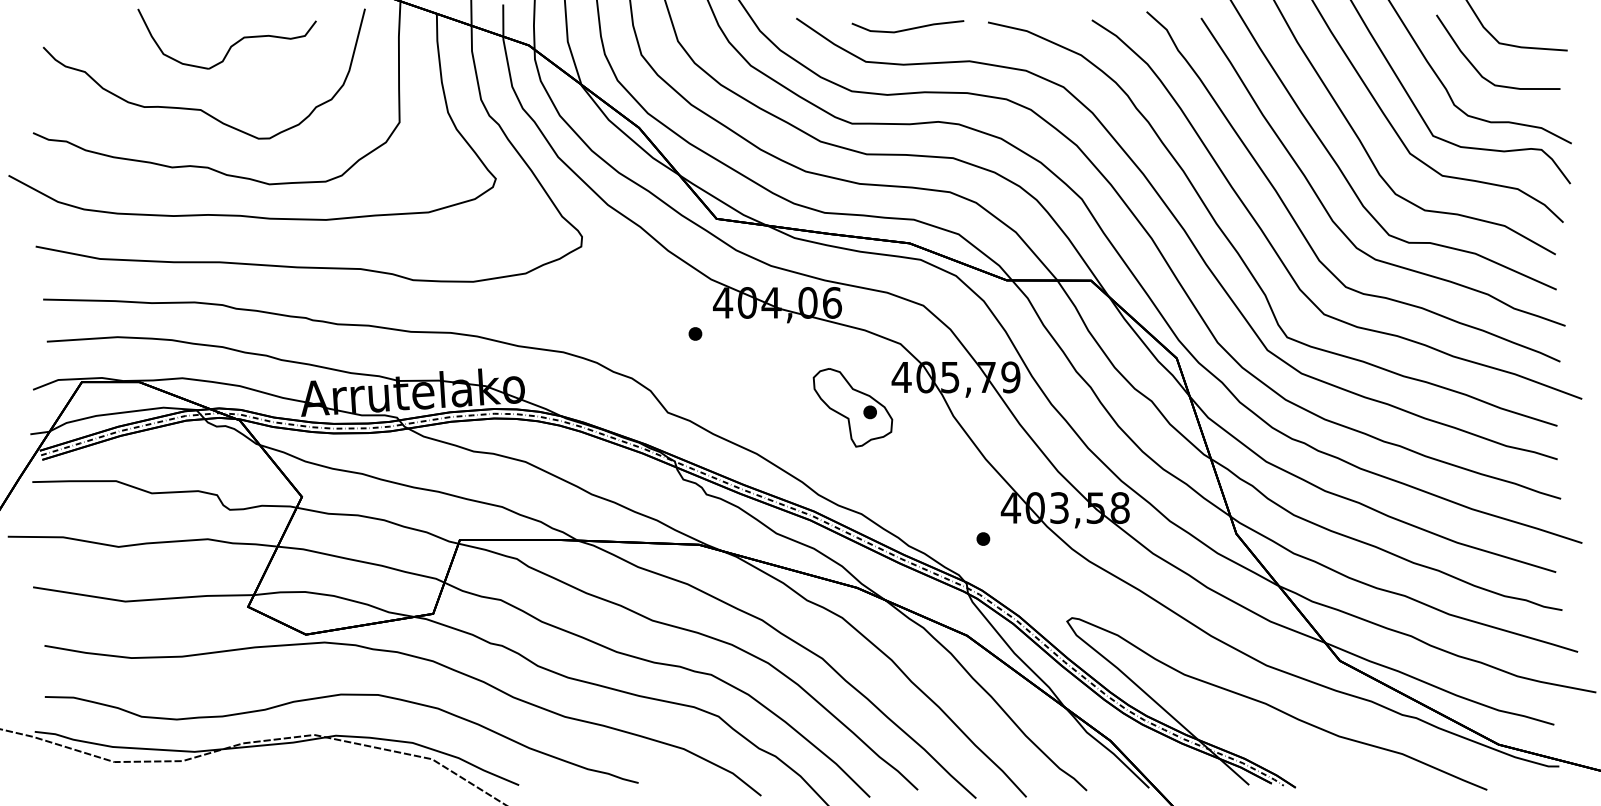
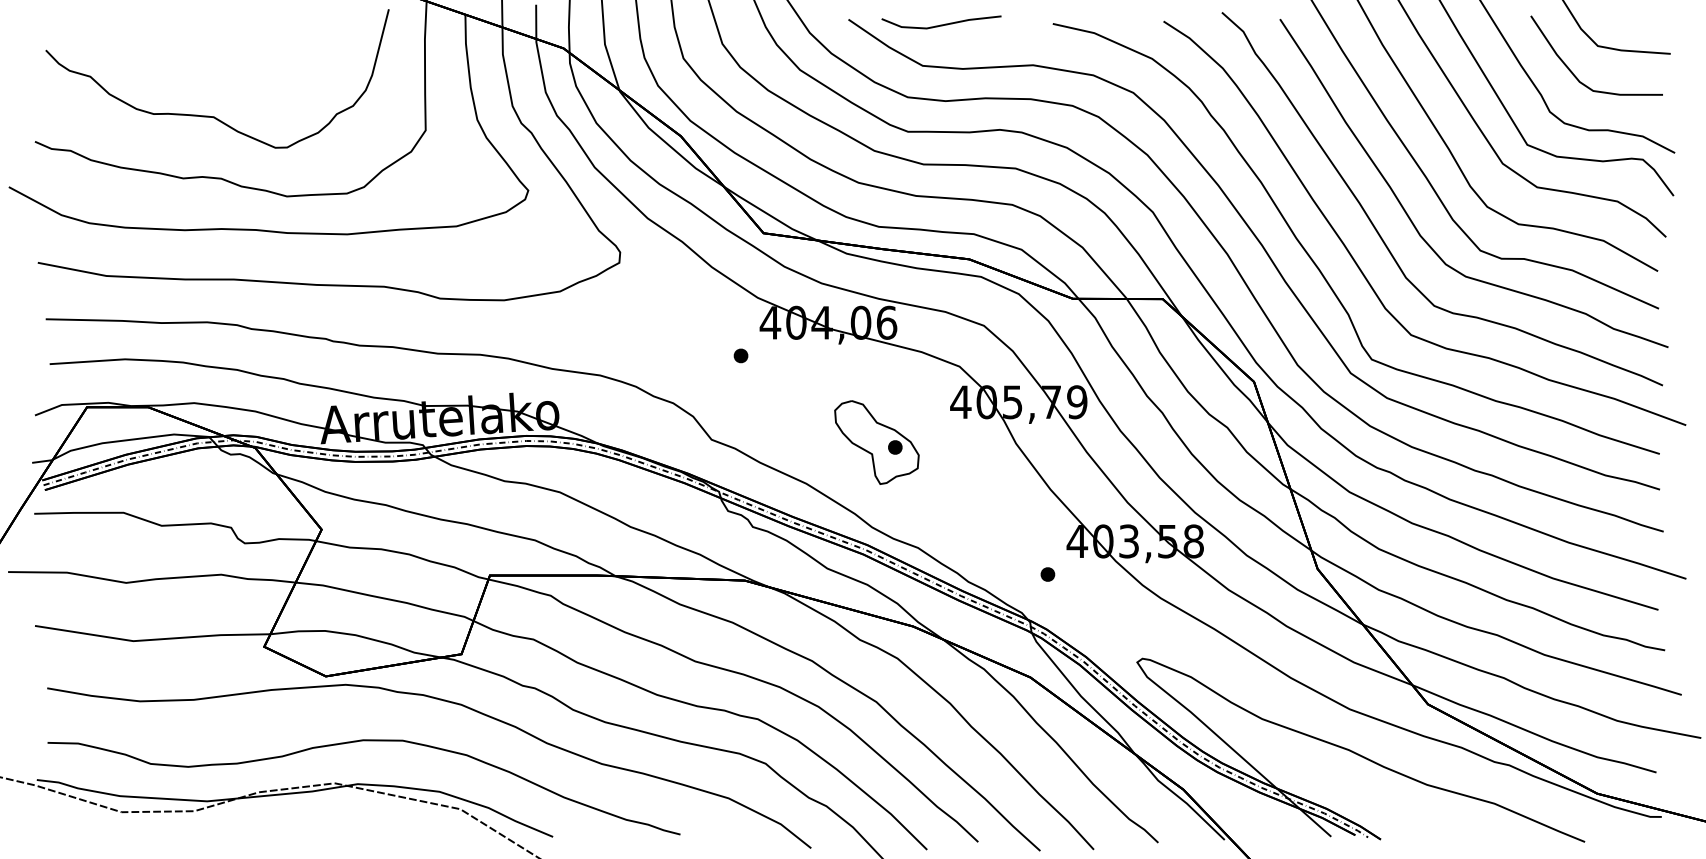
line: (907, 28) -> (941, 24), moved
part: (232, 44) -> (247, 47), removed
part: (852, 407) -> (876, 442), moved

